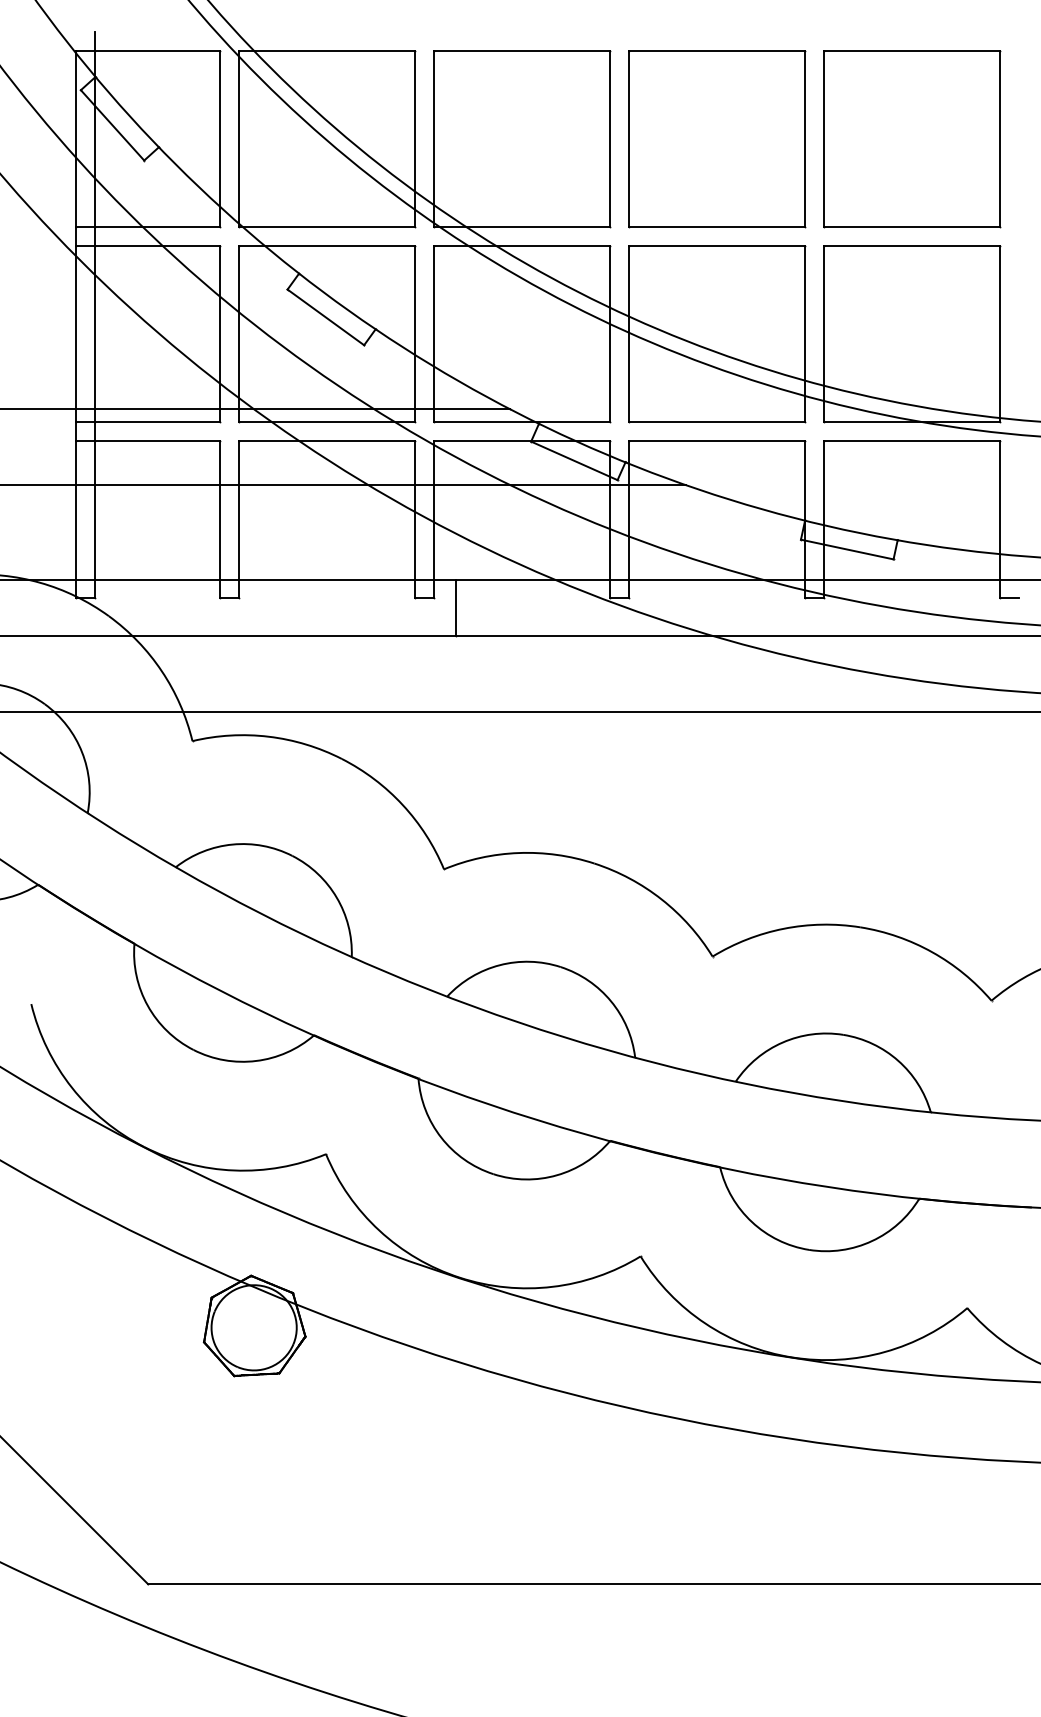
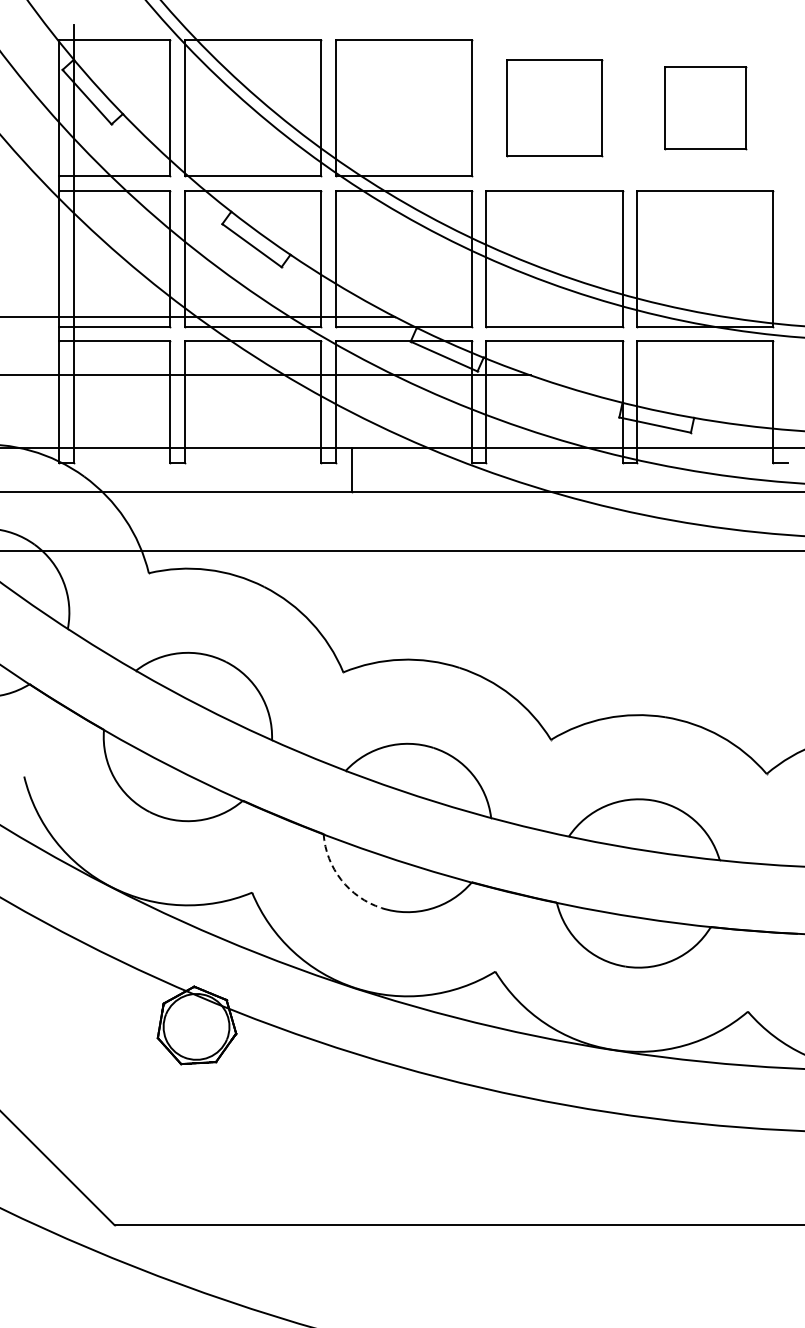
part: (717, 140) -> (554, 108), size x0.7
part: (912, 140) -> (705, 108), size x0.6
arc: (441, 1137) -> (341, 879), solid -> dashed

